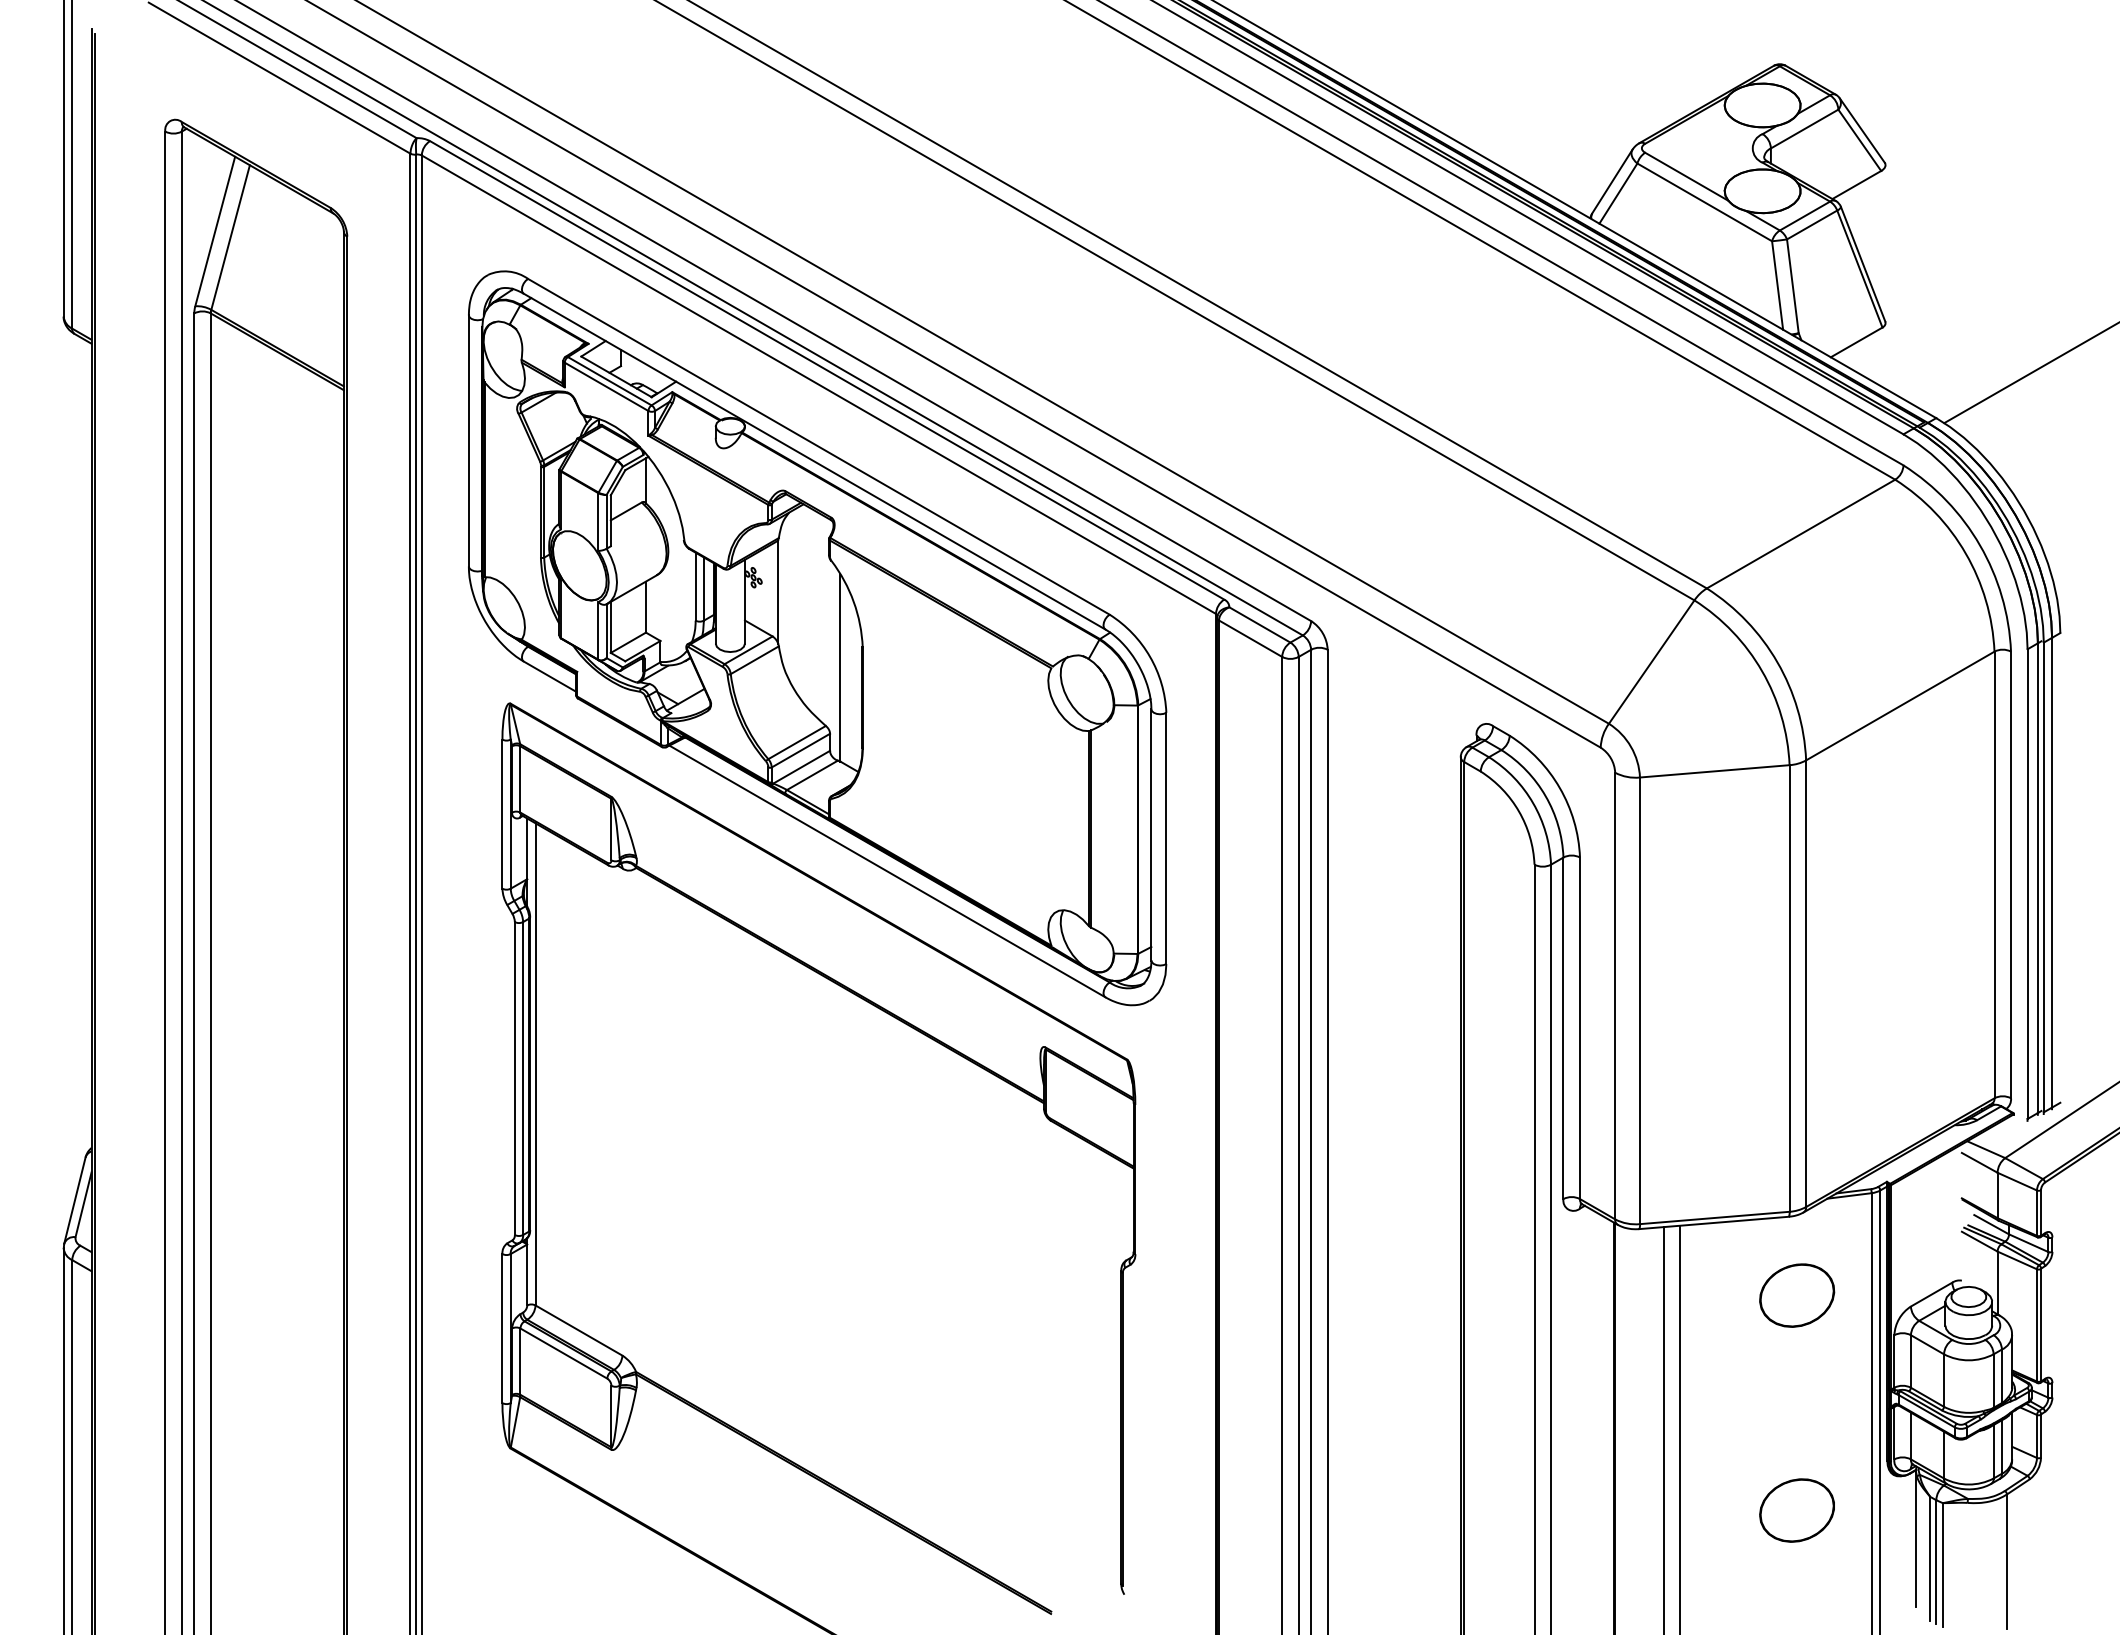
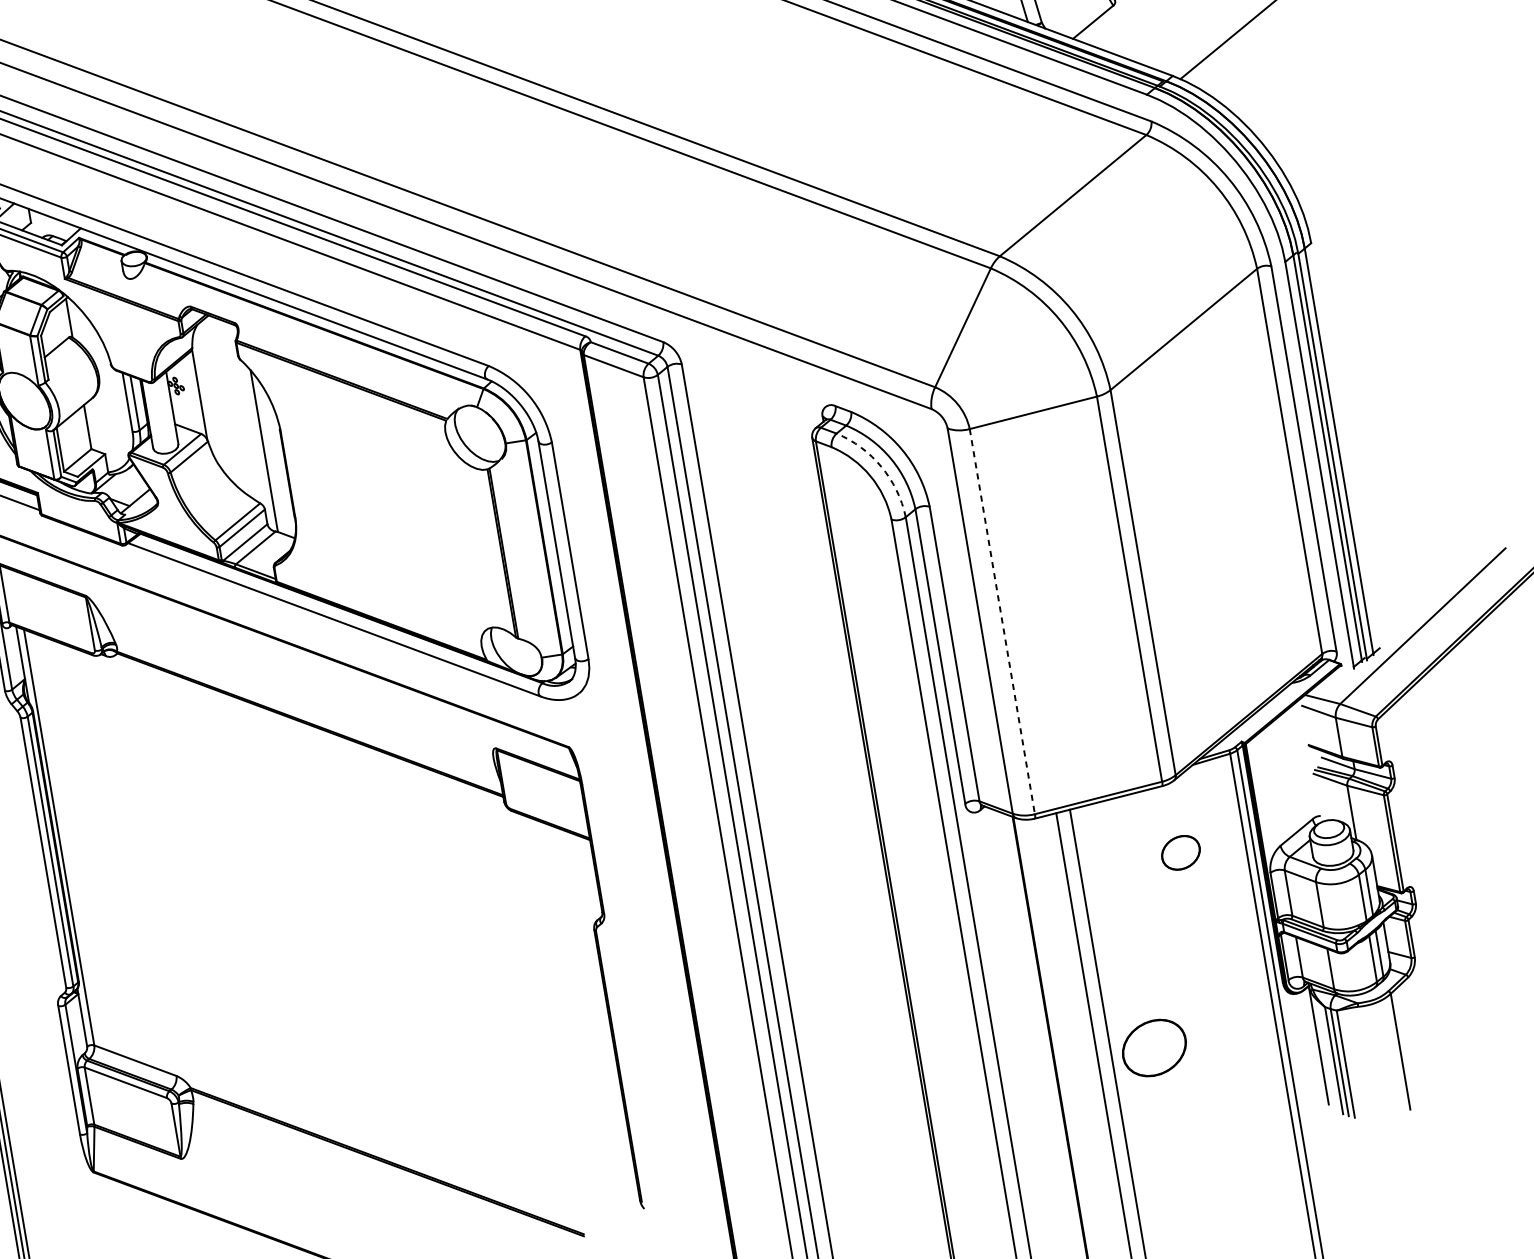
arc: (1533, 803) -> (881, 467), solid -> dashed
line: (1639, 1001) -> (1002, 622), solid -> dashed
part: (1797, 1295) -> (1181, 852), size x0.6
part: (1796, 1510) -> (1153, 1048), moved

